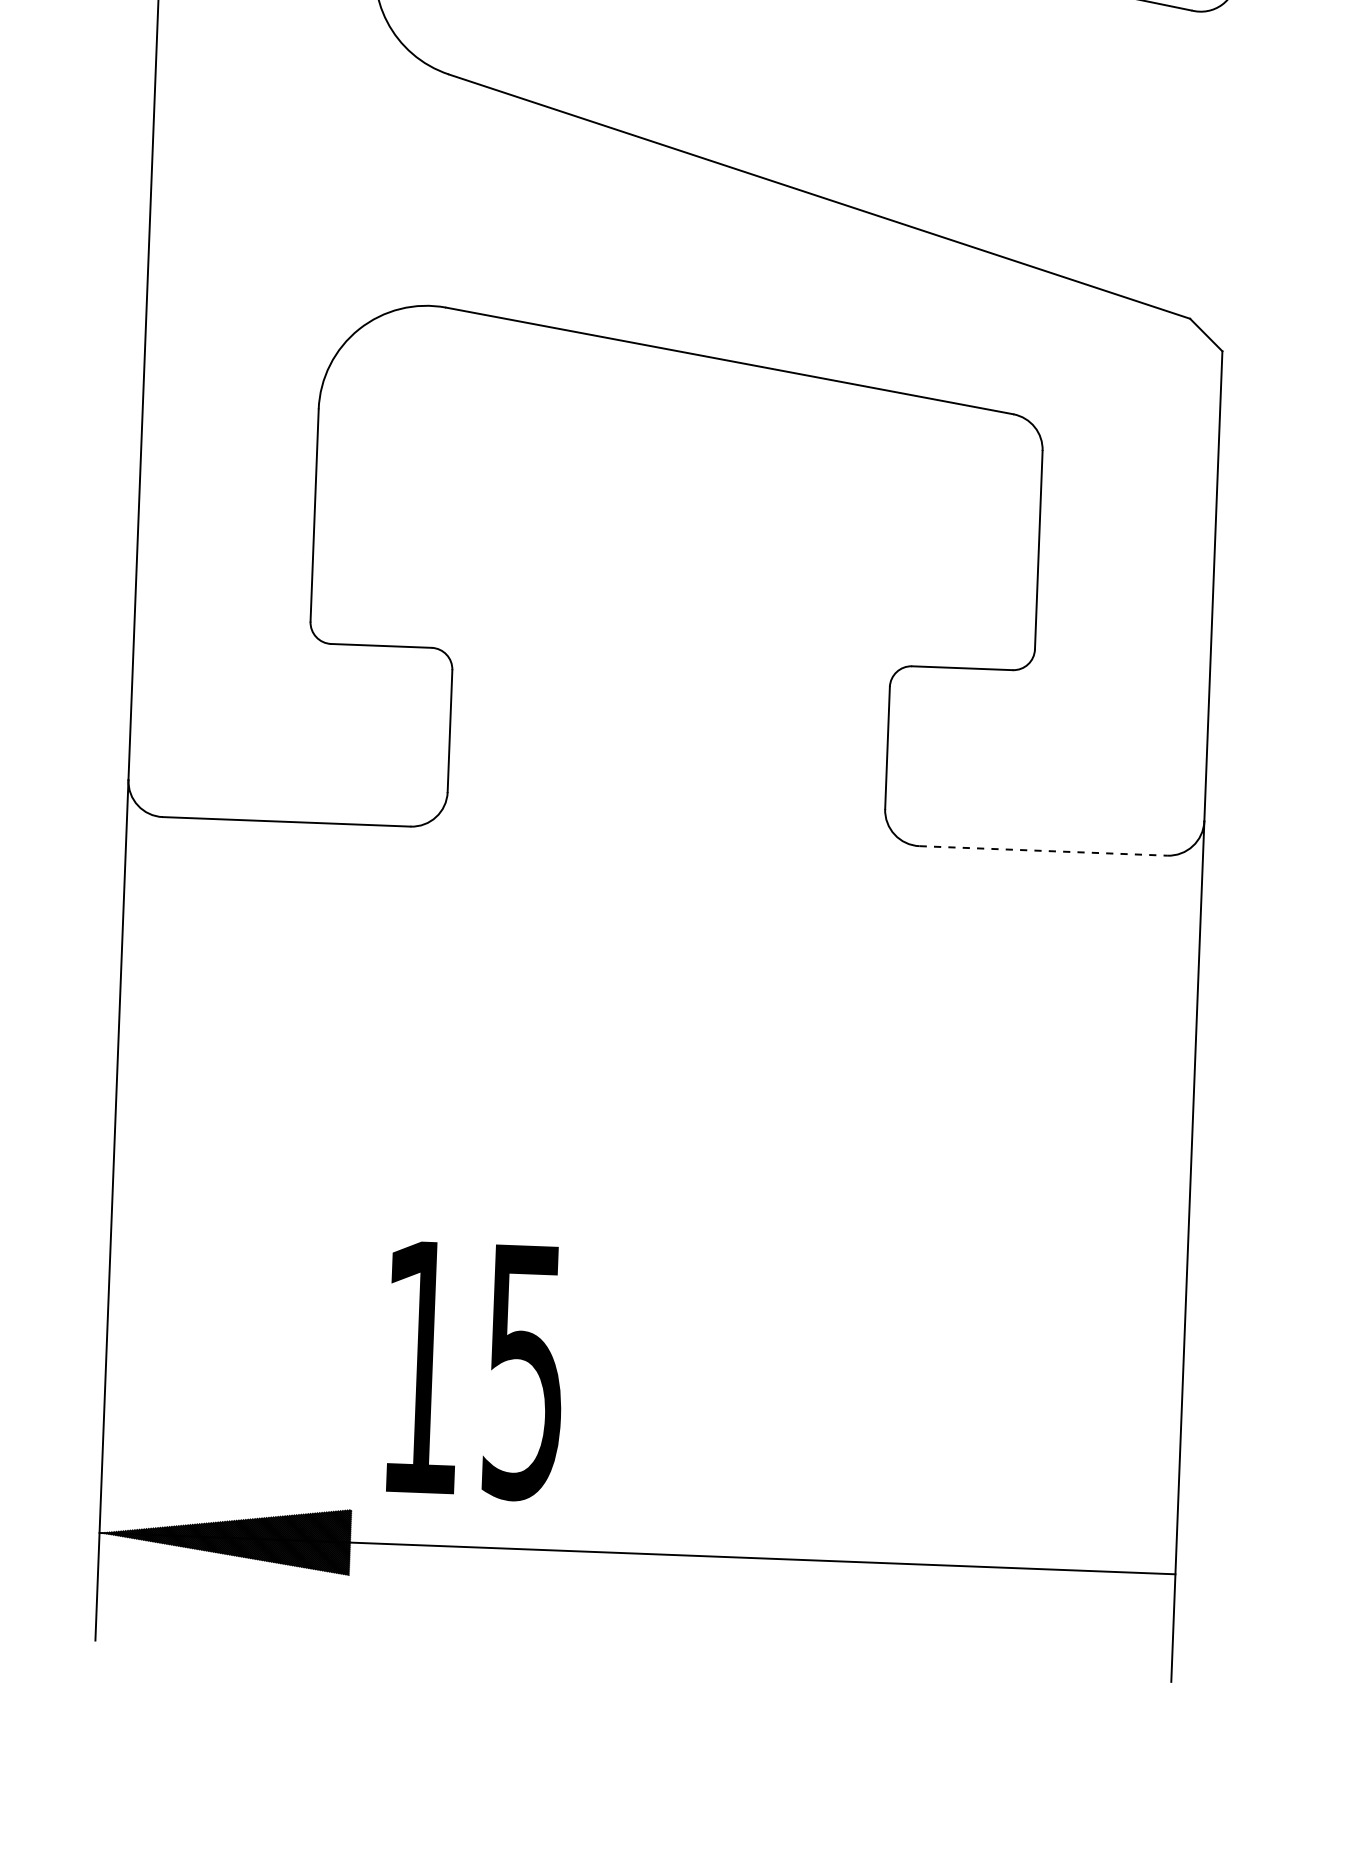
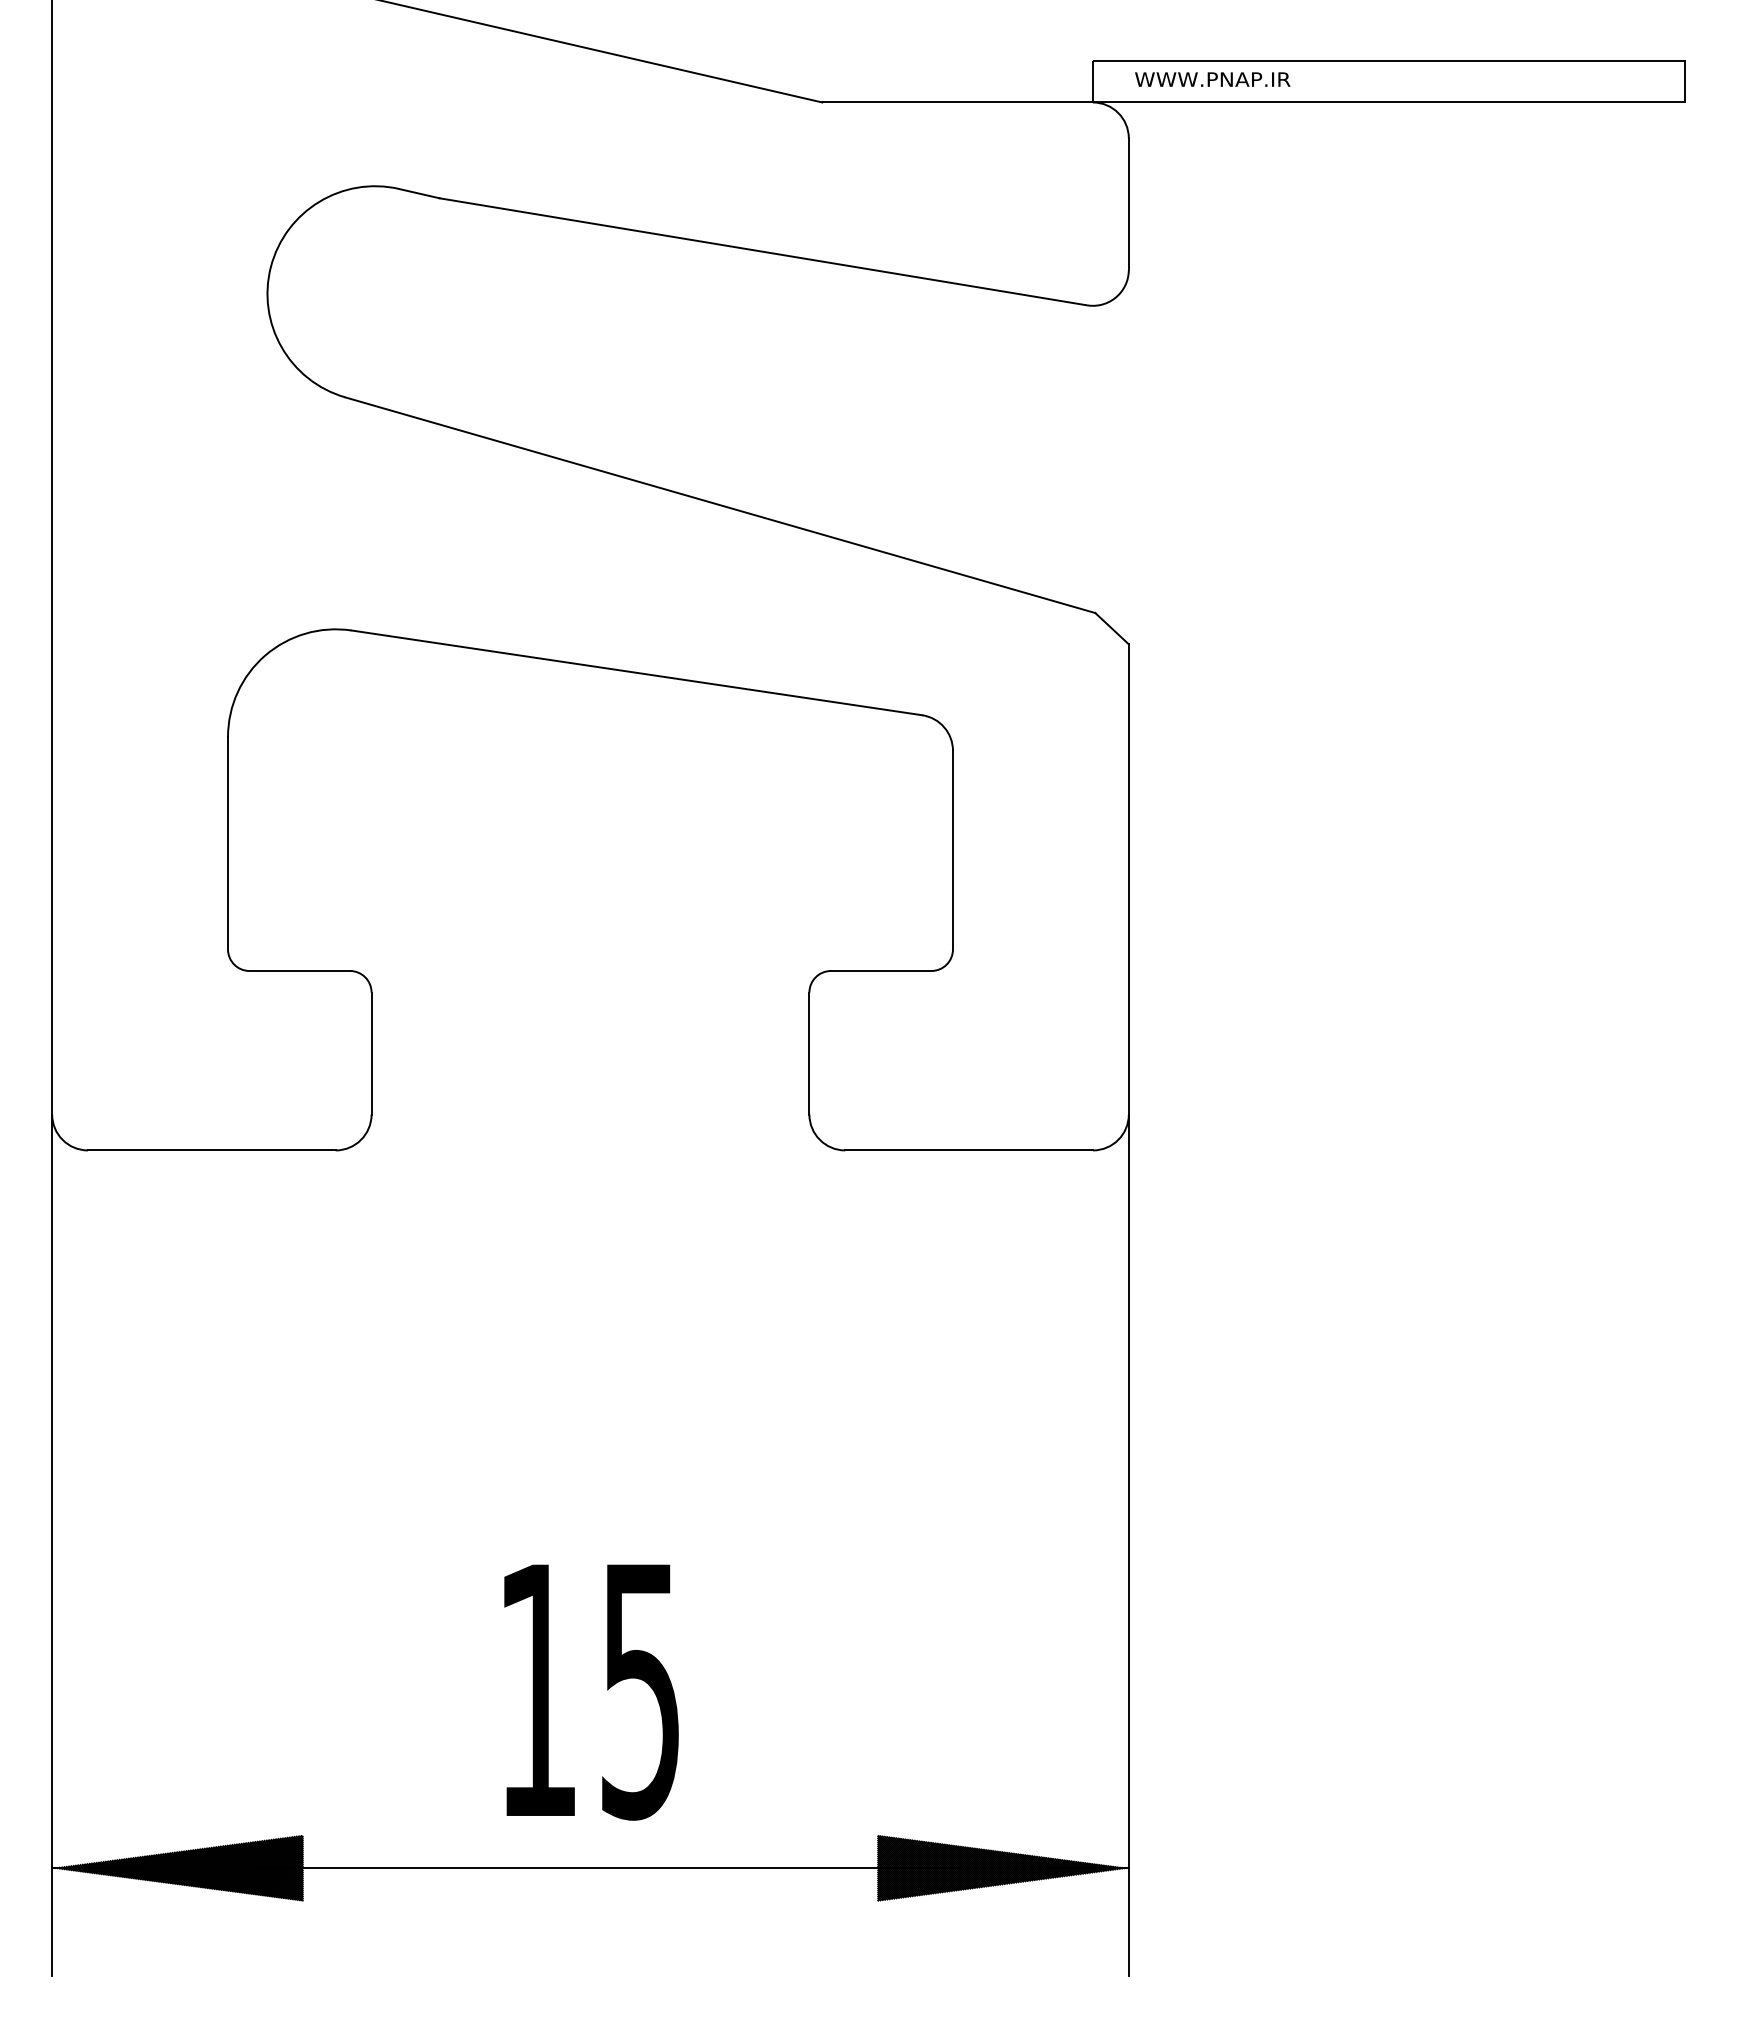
line: (1043, 850) -> (969, 1150), dashed -> solid
text: (475, 1371) -> (591, 1692), moved
hatch: (1049, 1569) -> (1002, 1868), added

